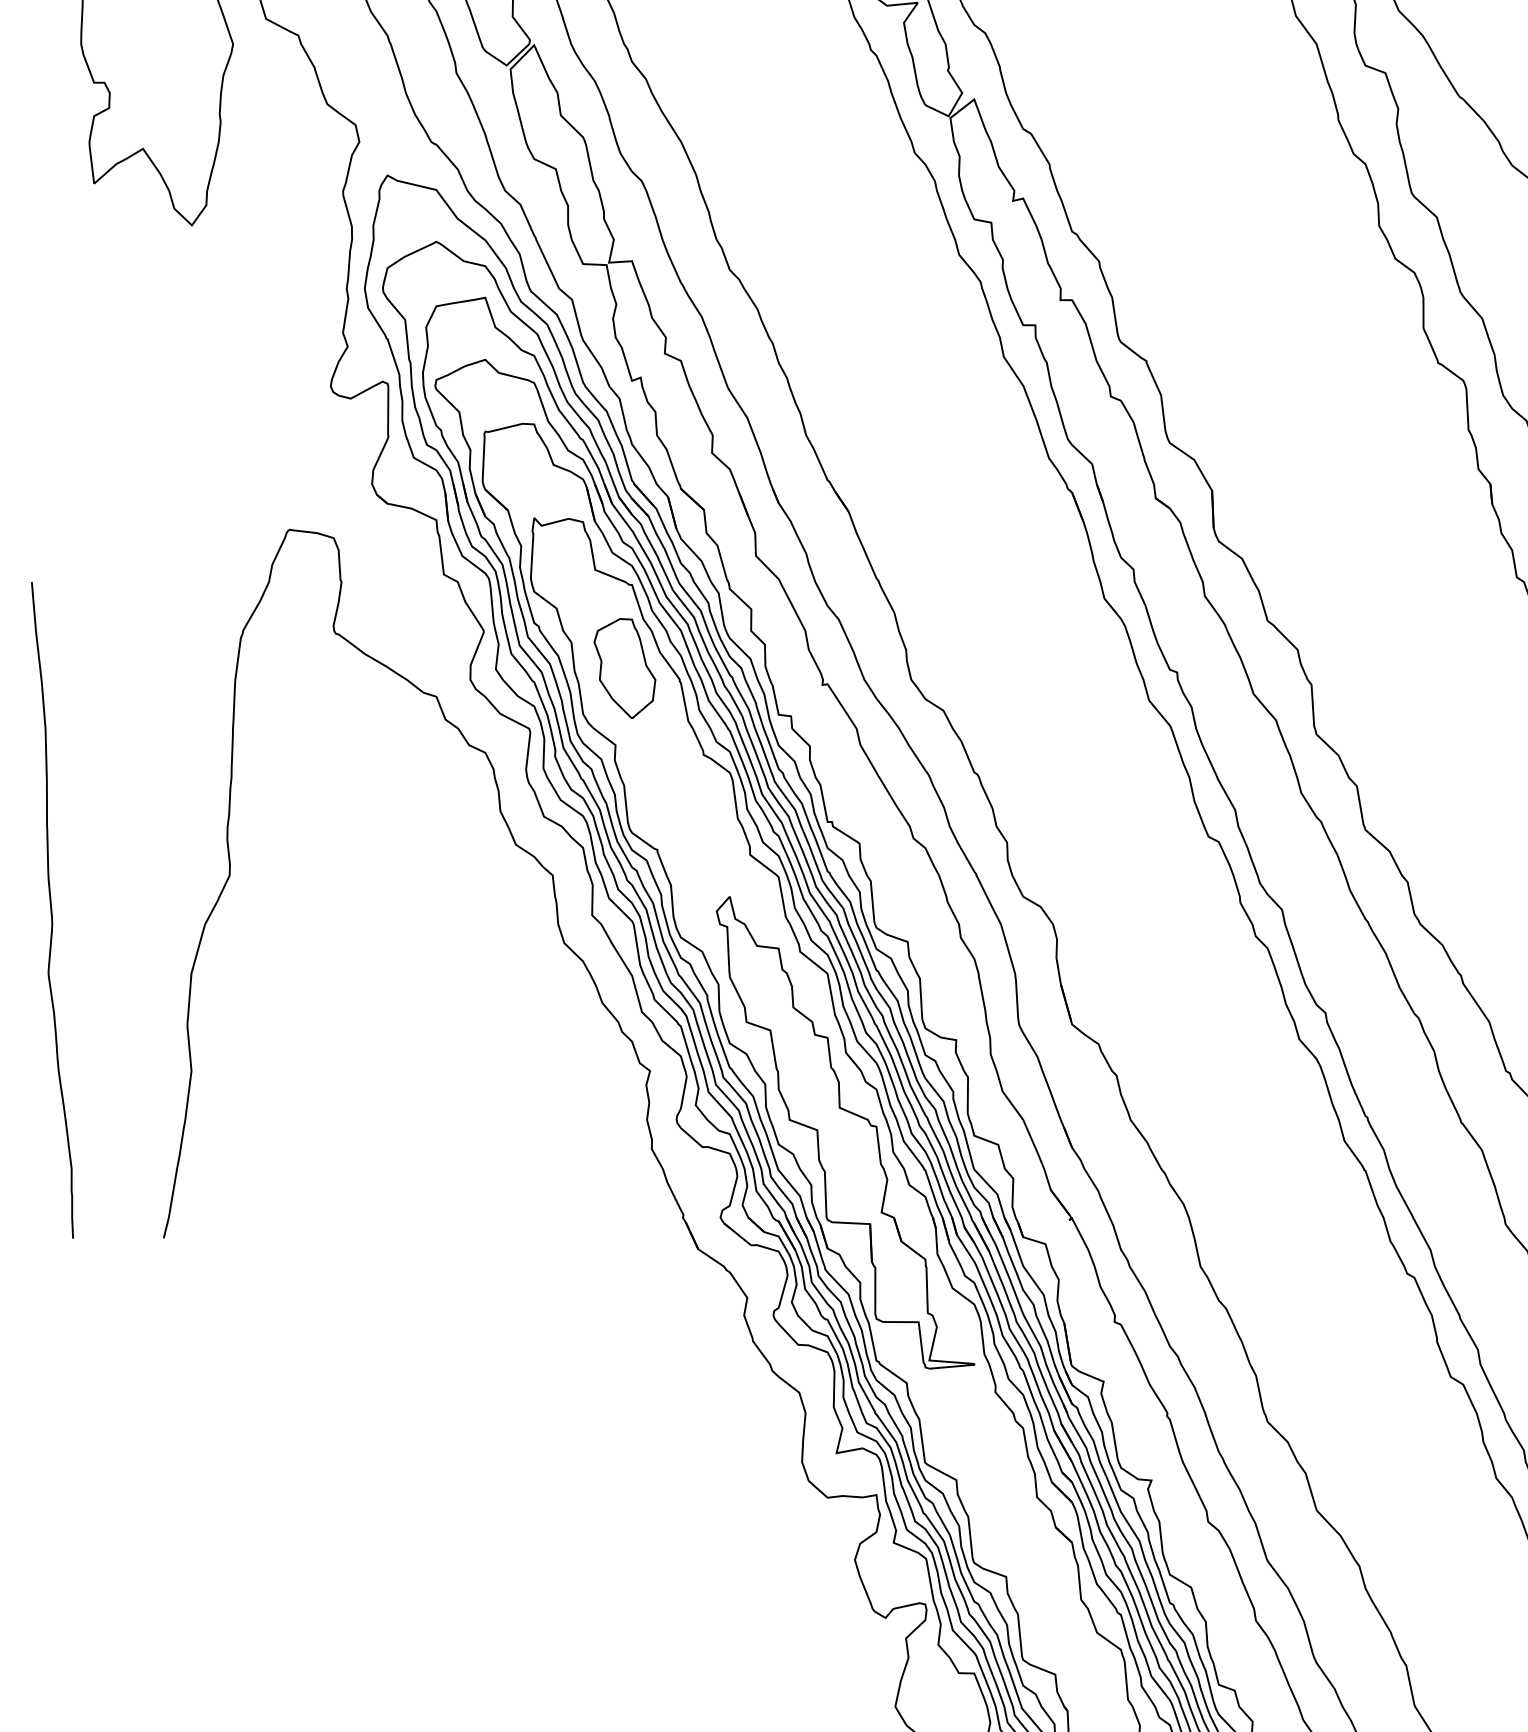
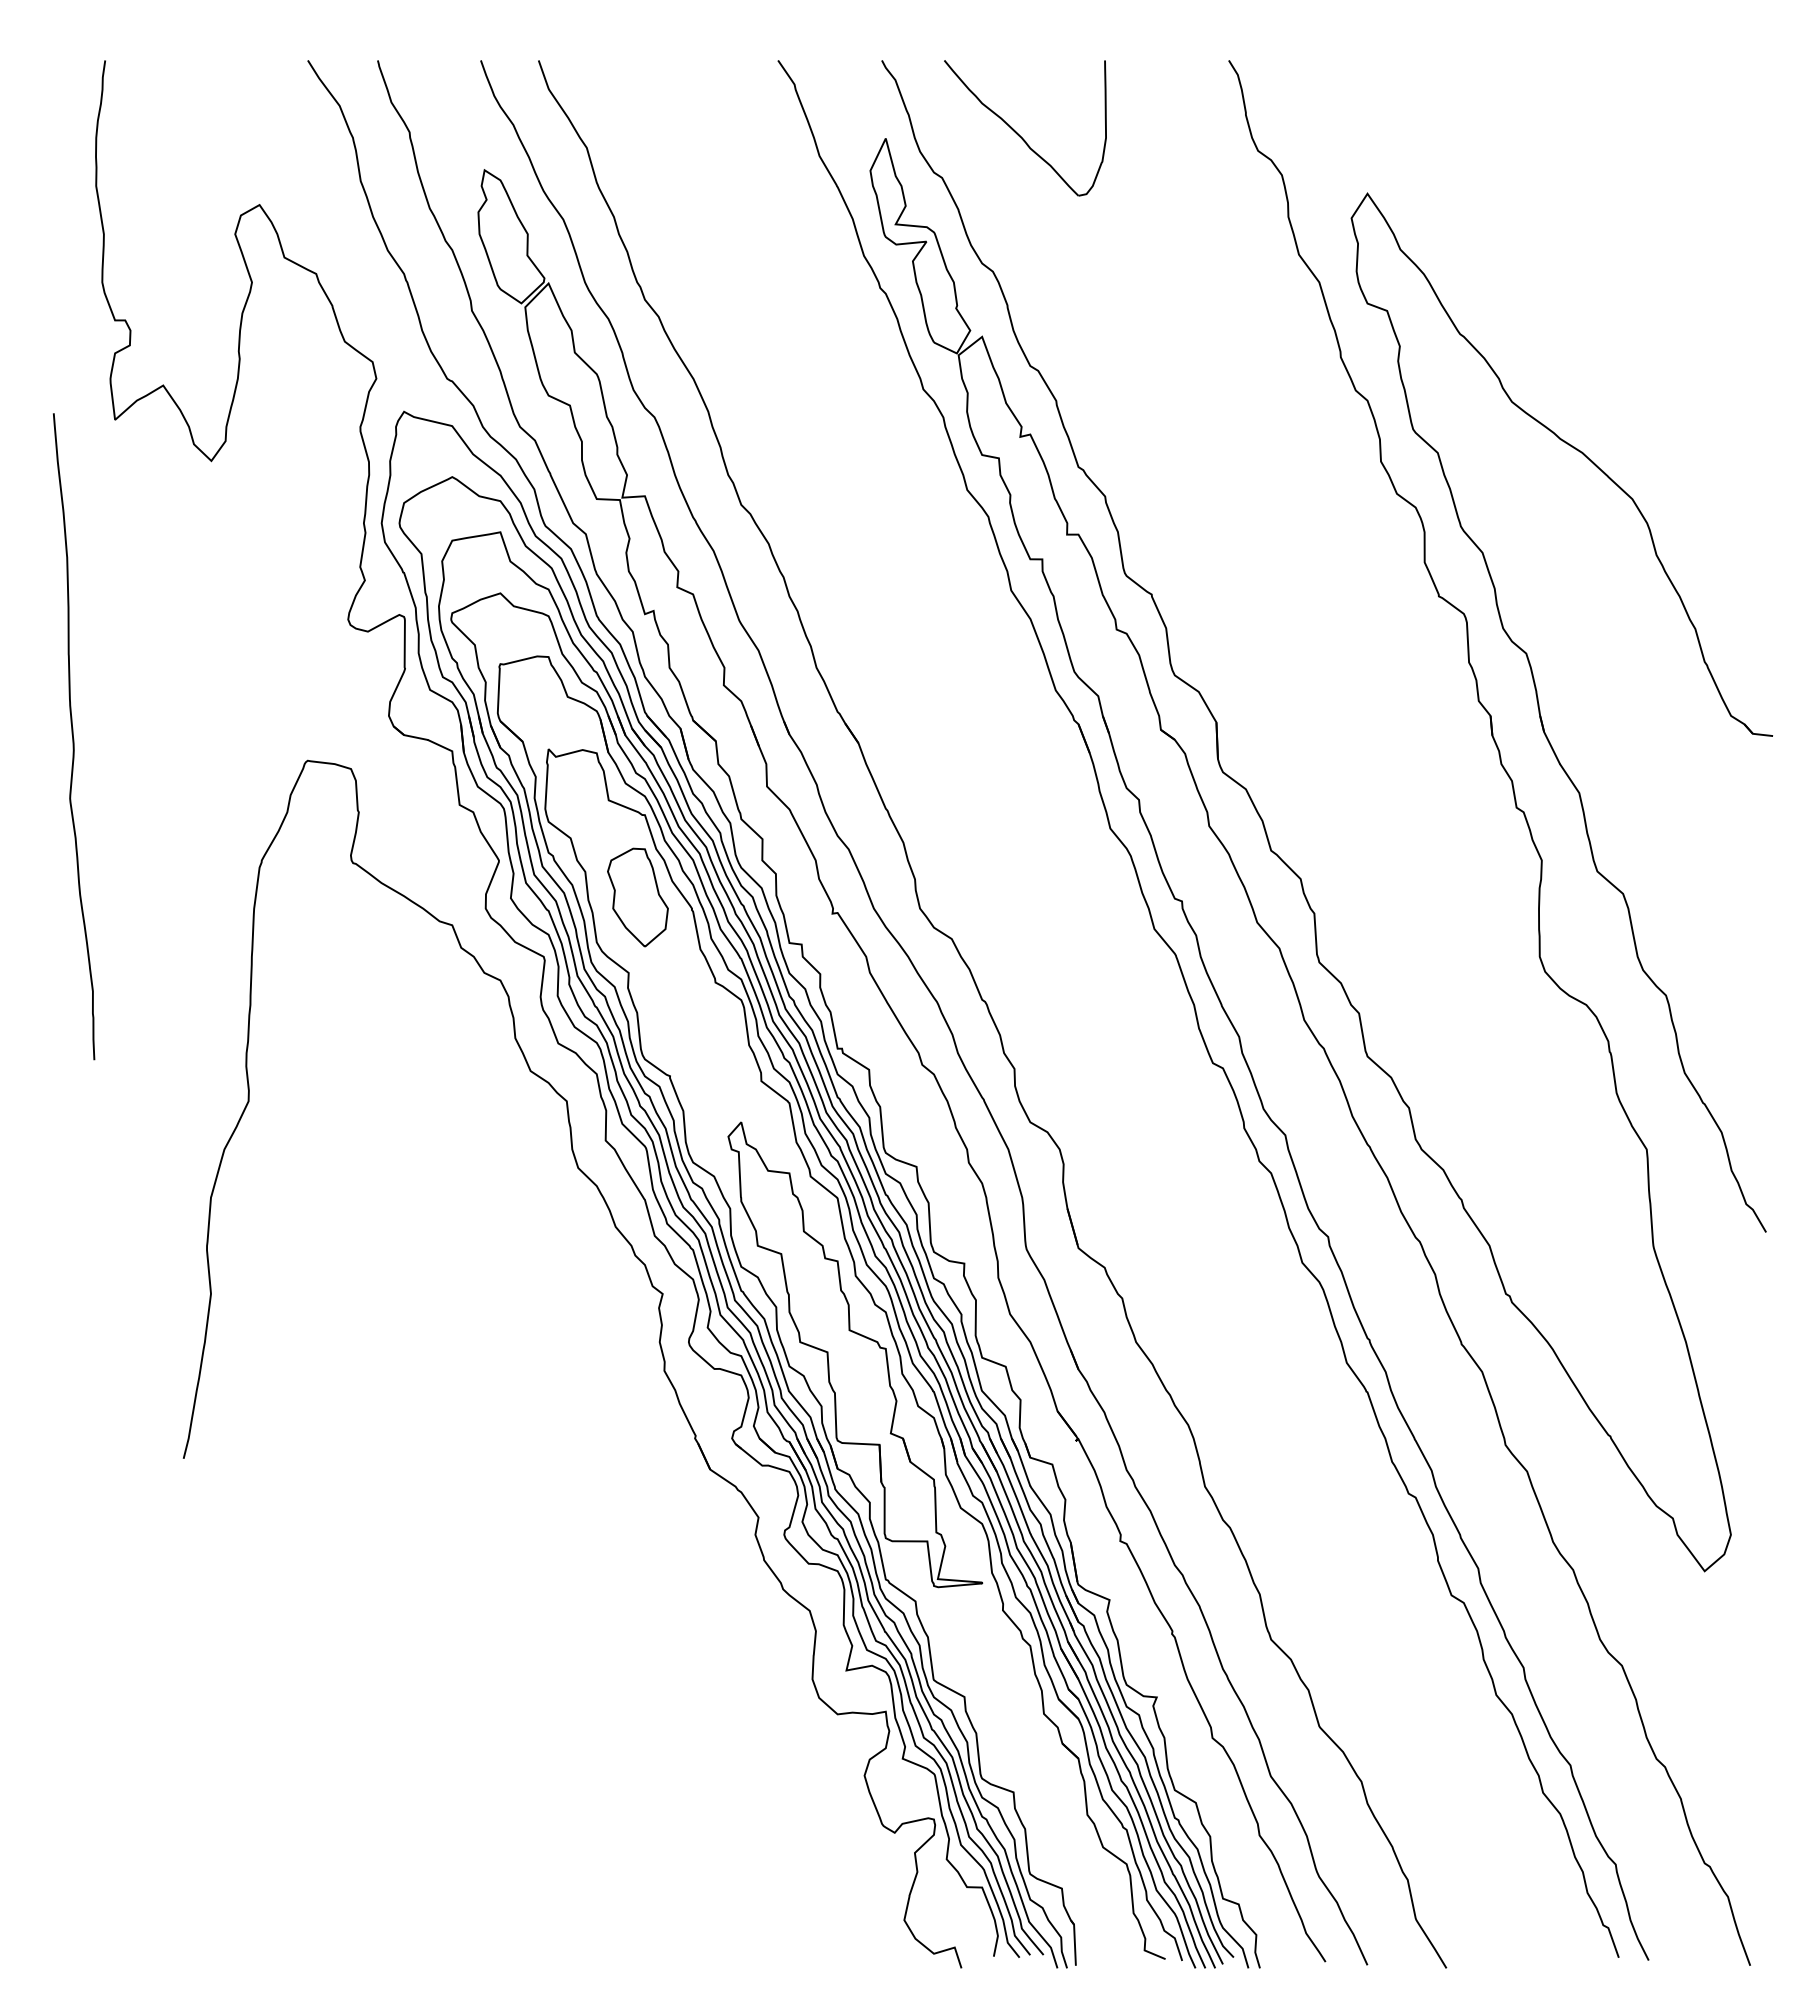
curve: (51, 910) -> (73, 736), moved

